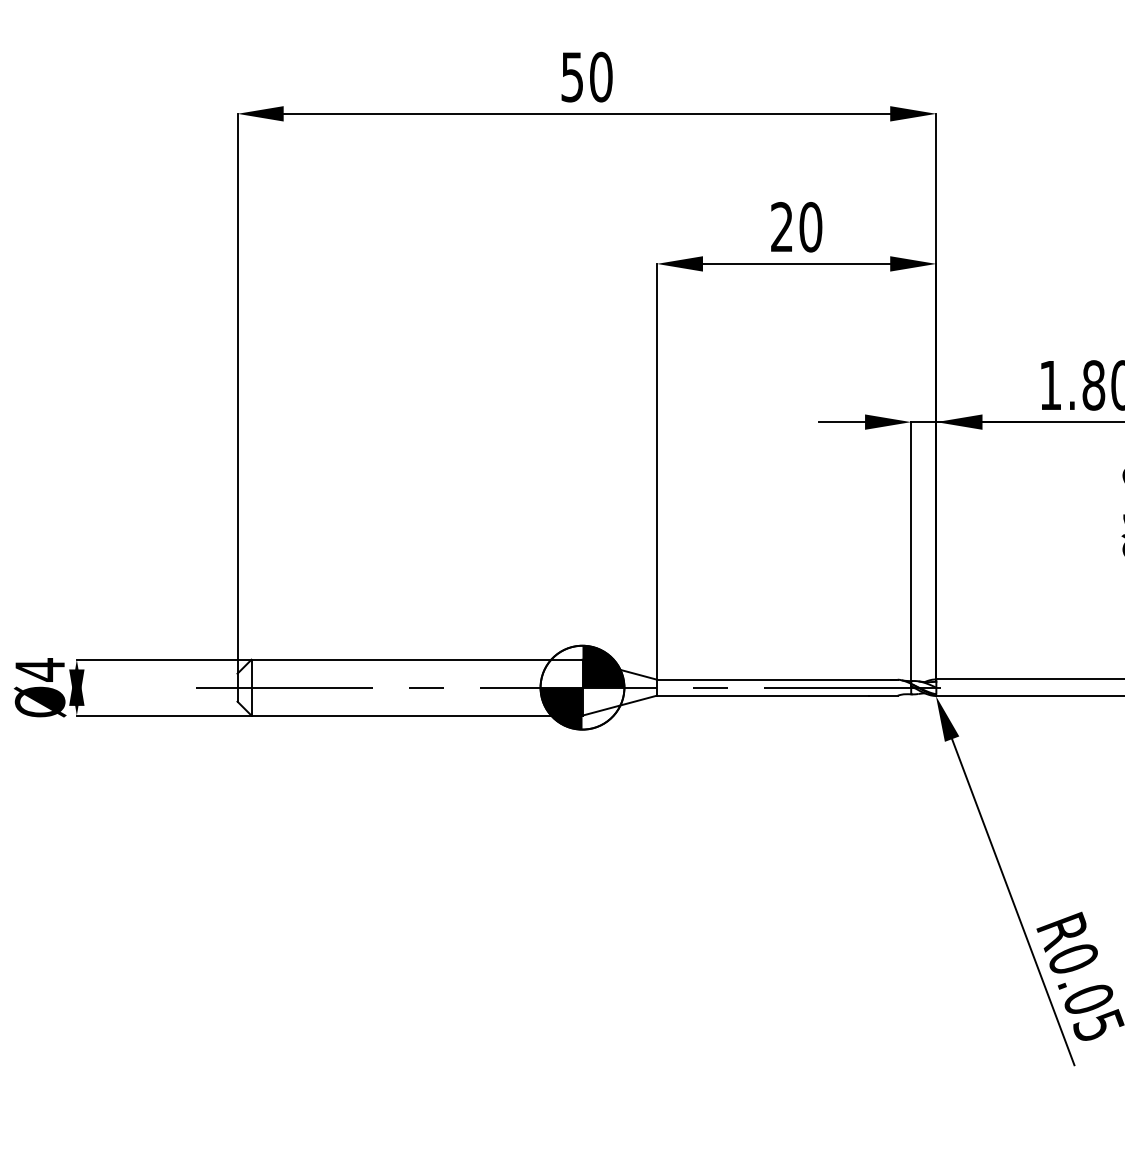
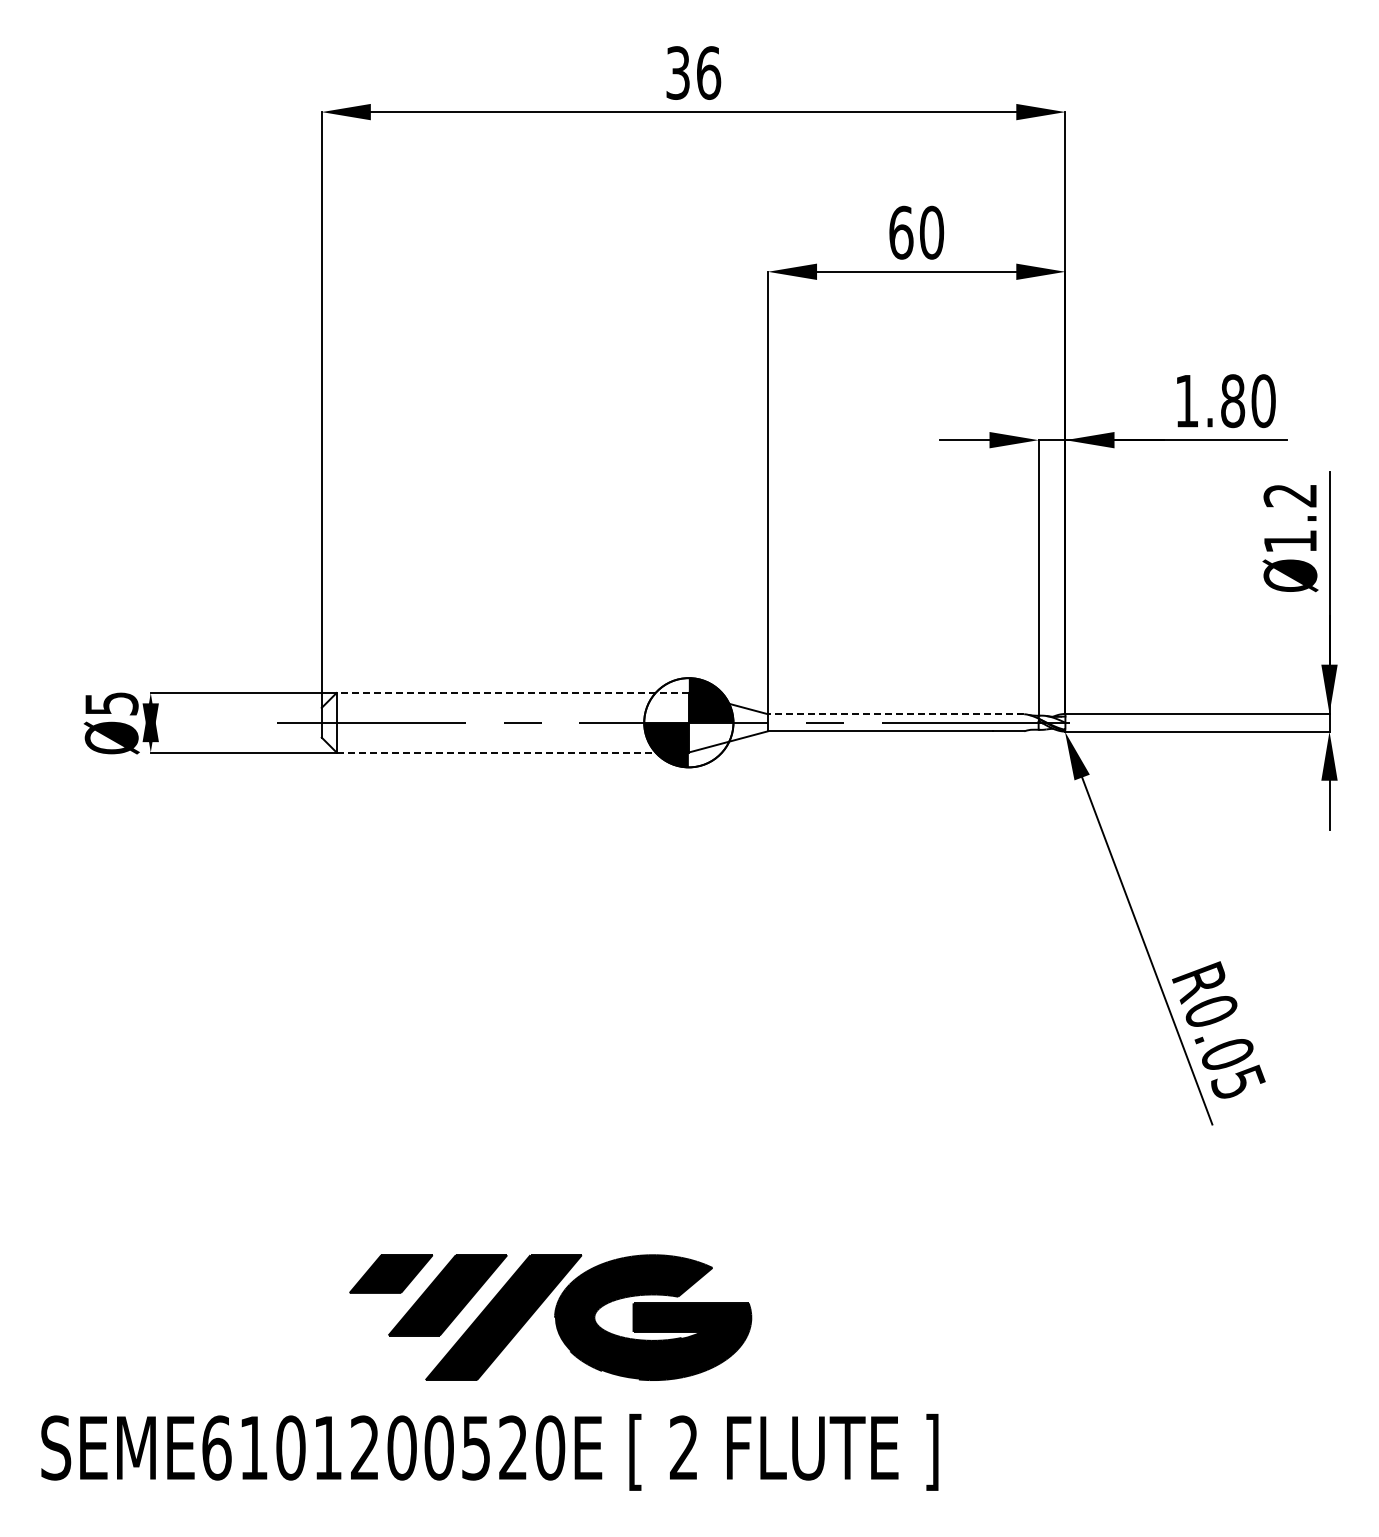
text: (587, 76) -> (694, 72), 50 -> 36
text: (782, 226) -> (901, 232), 20 -> 60
line: (416, 660) -> (512, 693), solid -> dashed
text: (39, 669) -> (111, 703), Ø4 -> Ø5
line: (776, 679) -> (895, 714), solid -> dashed
line: (417, 715) -> (513, 752), solid -> dashed

